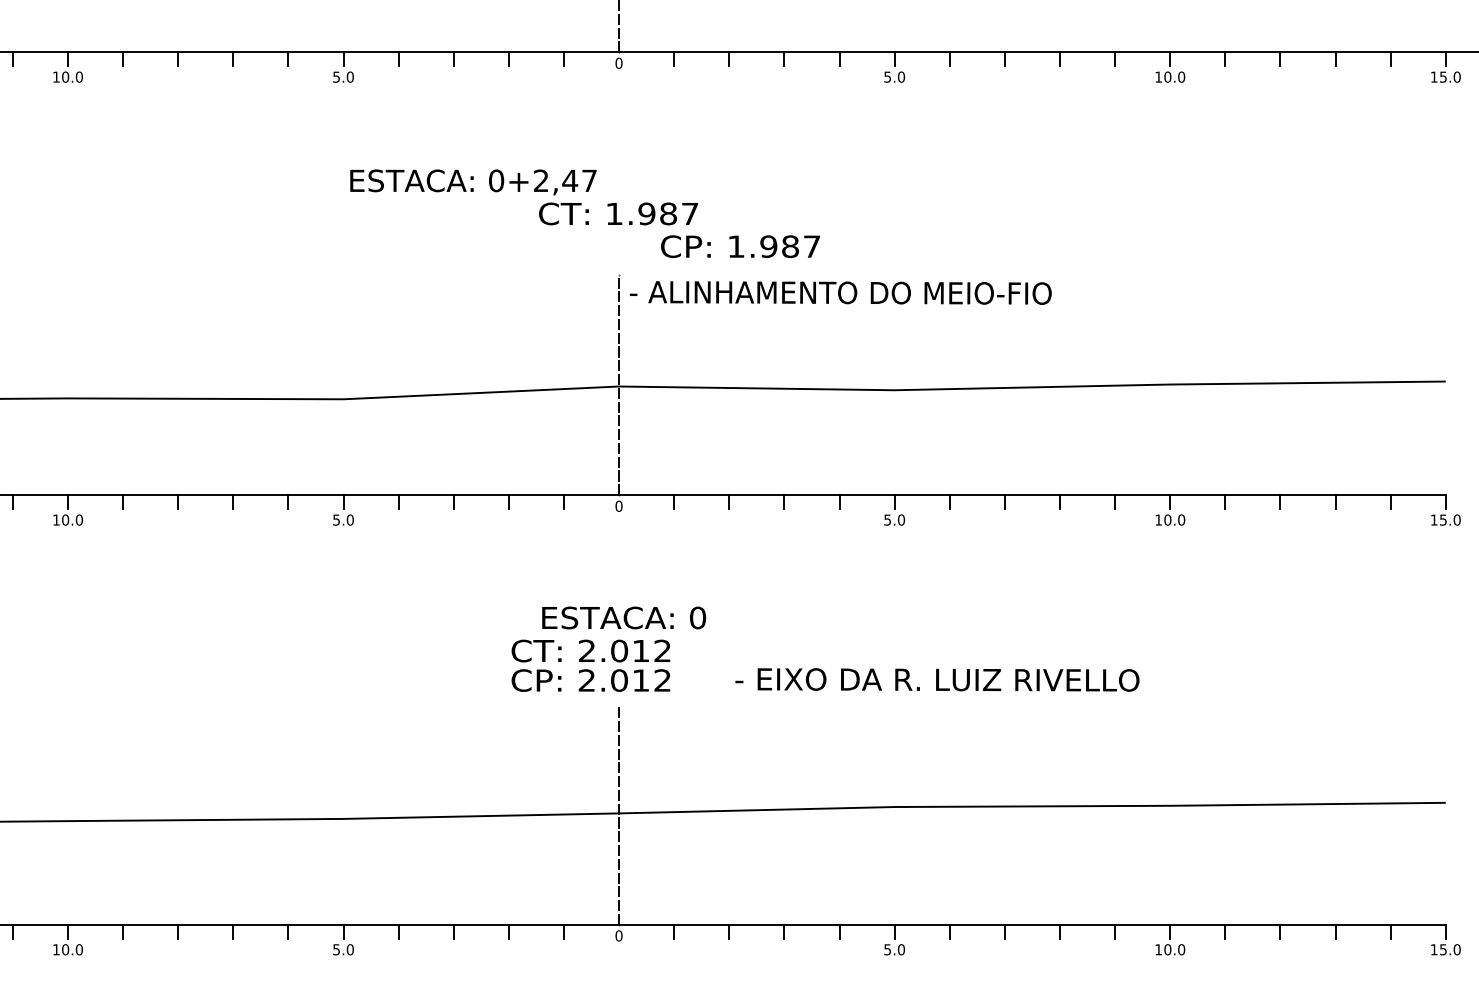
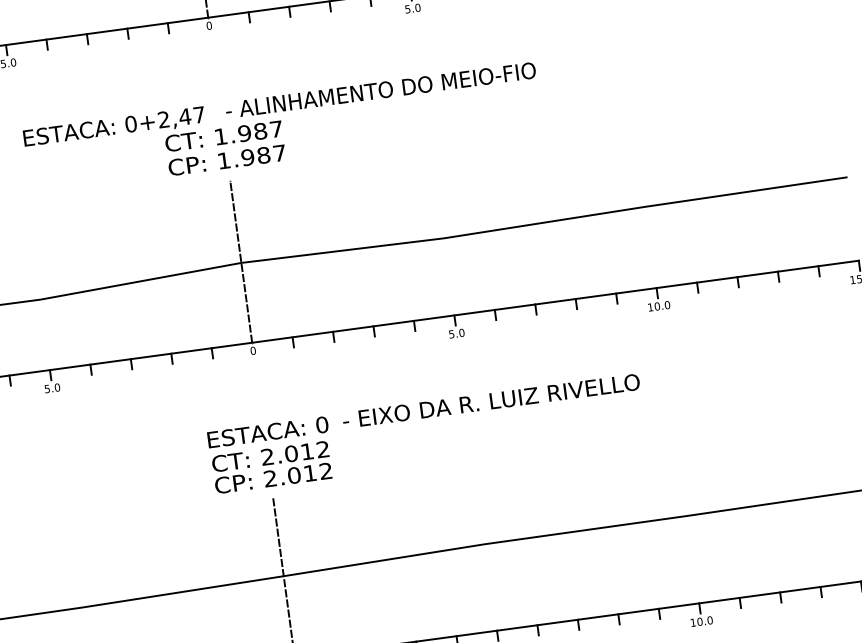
text: (740, 246) -> (227, 160), moved
text: (840, 292) -> (380, 90), moved
text: (590, 665) -> (271, 467), moved
text: (937, 679) -> (491, 400), moved

